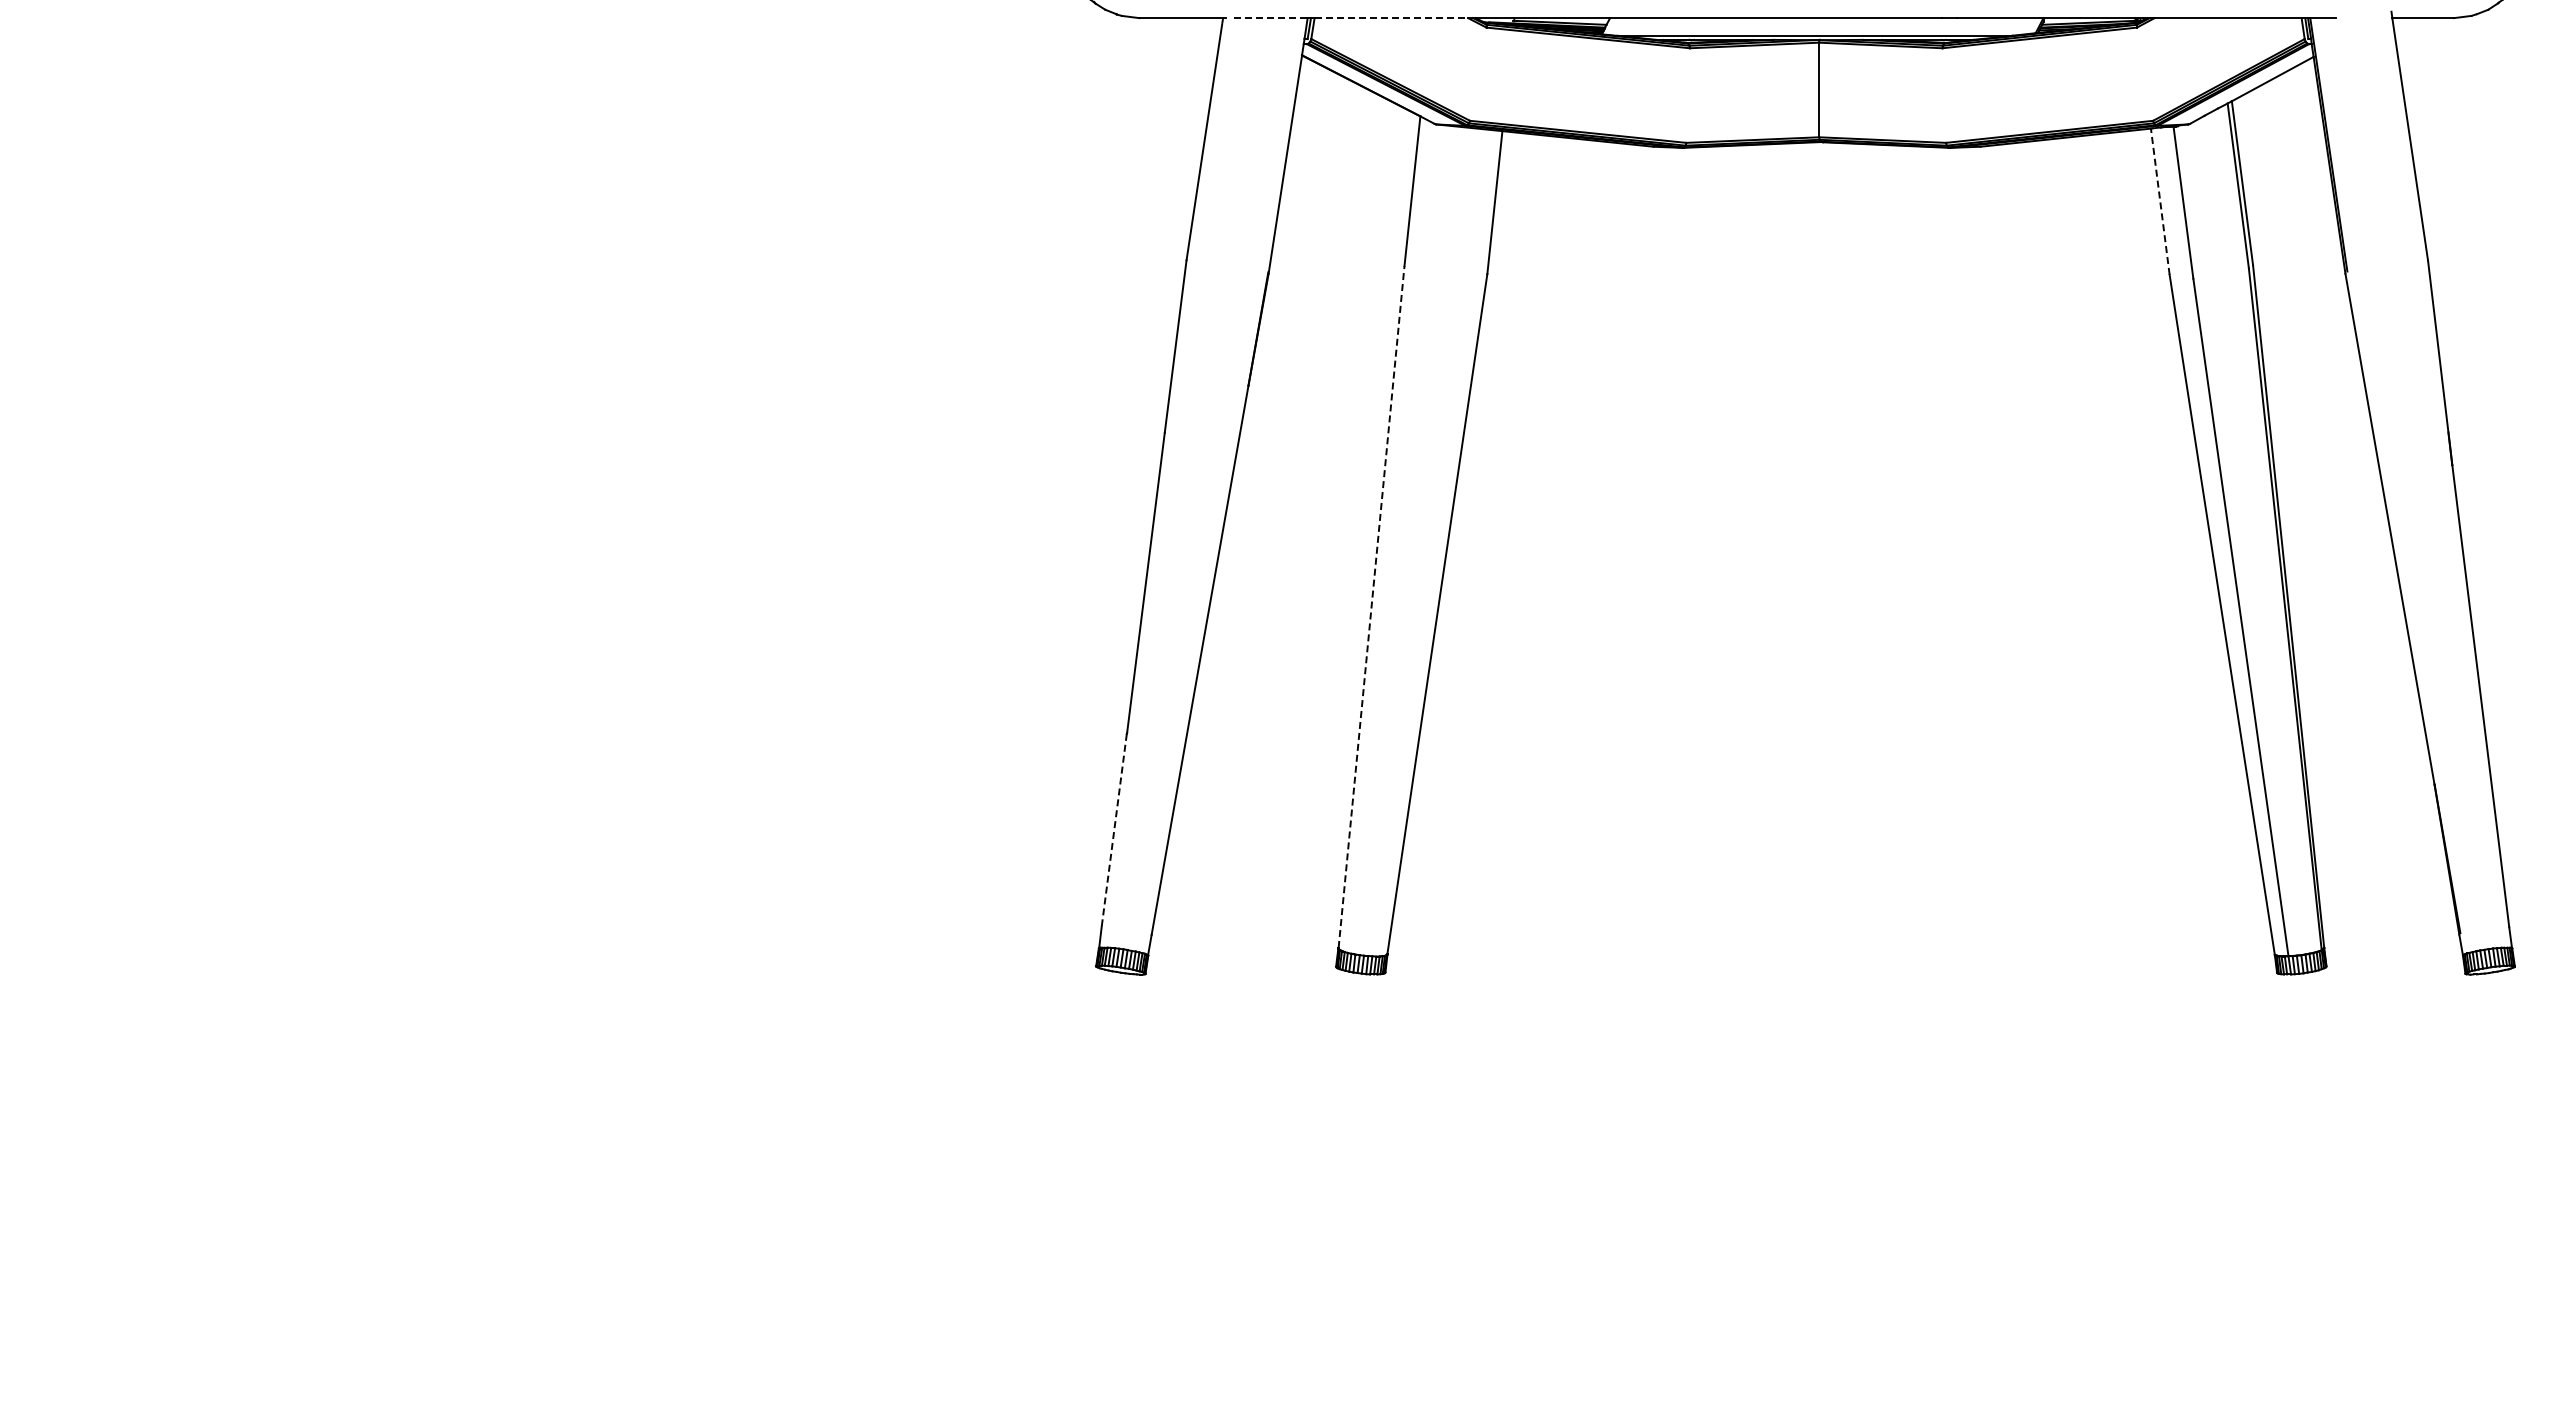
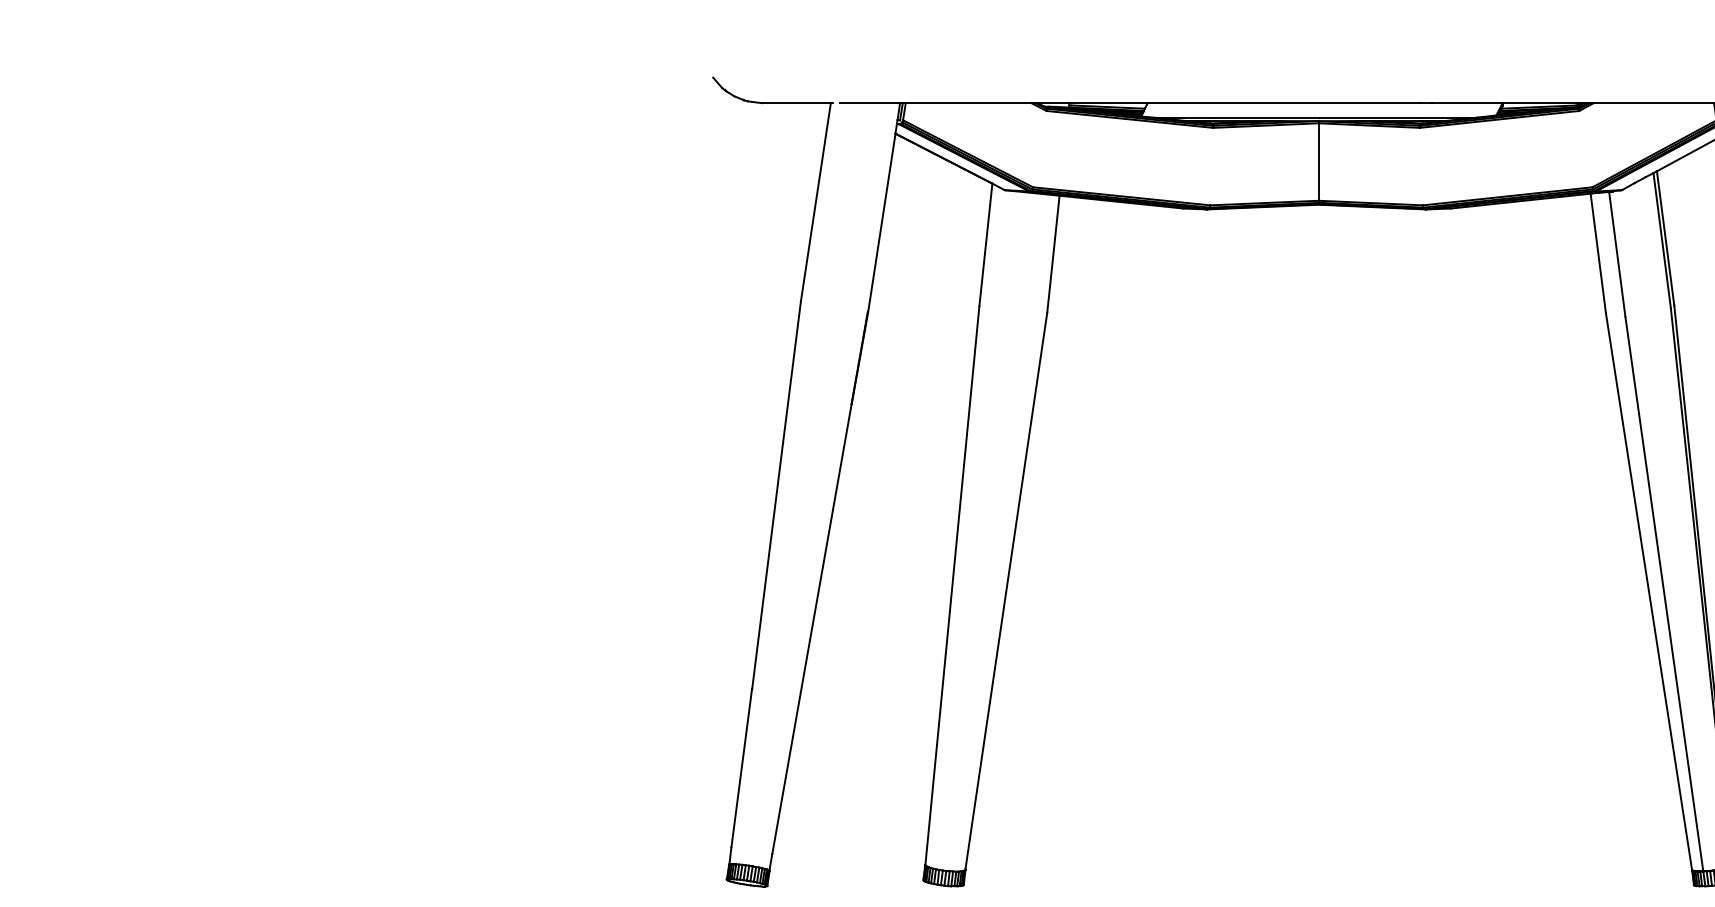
line: (1270, 18) -> (869, 103), dashed -> solid
line: (1391, 18) -> (968, 103), dashed -> solid
line: (2160, 201) -> (1598, 253), dashed -> solid
line: (1371, 606) -> (952, 585), dashed -> solid
line: (1114, 830) -> (741, 768), dashed -> solid

